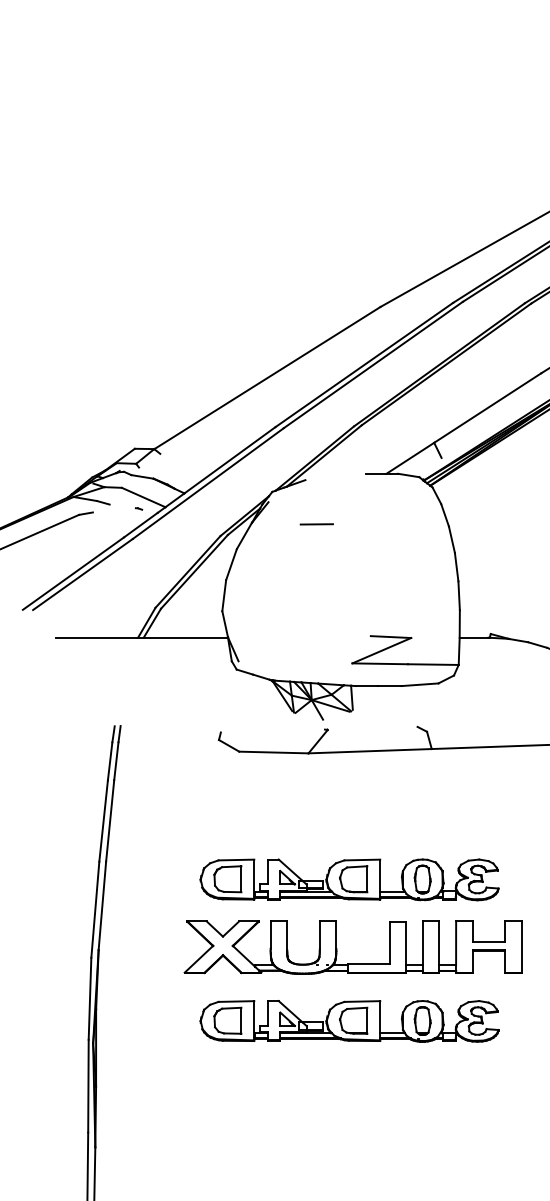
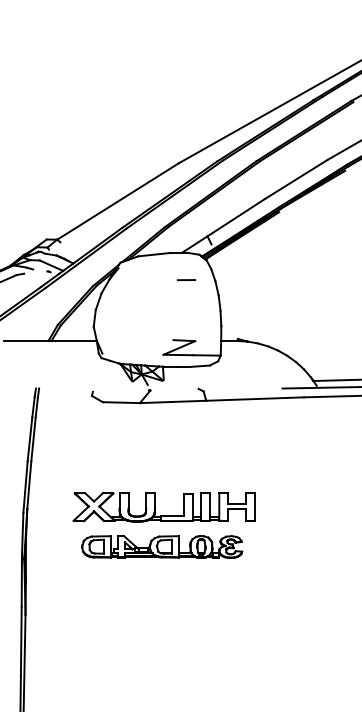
line: (335, 476) -> (154, 254), added
line: (316, 525) -> (186, 280), moved
part: (350, 878) -> (162, 470), removed

